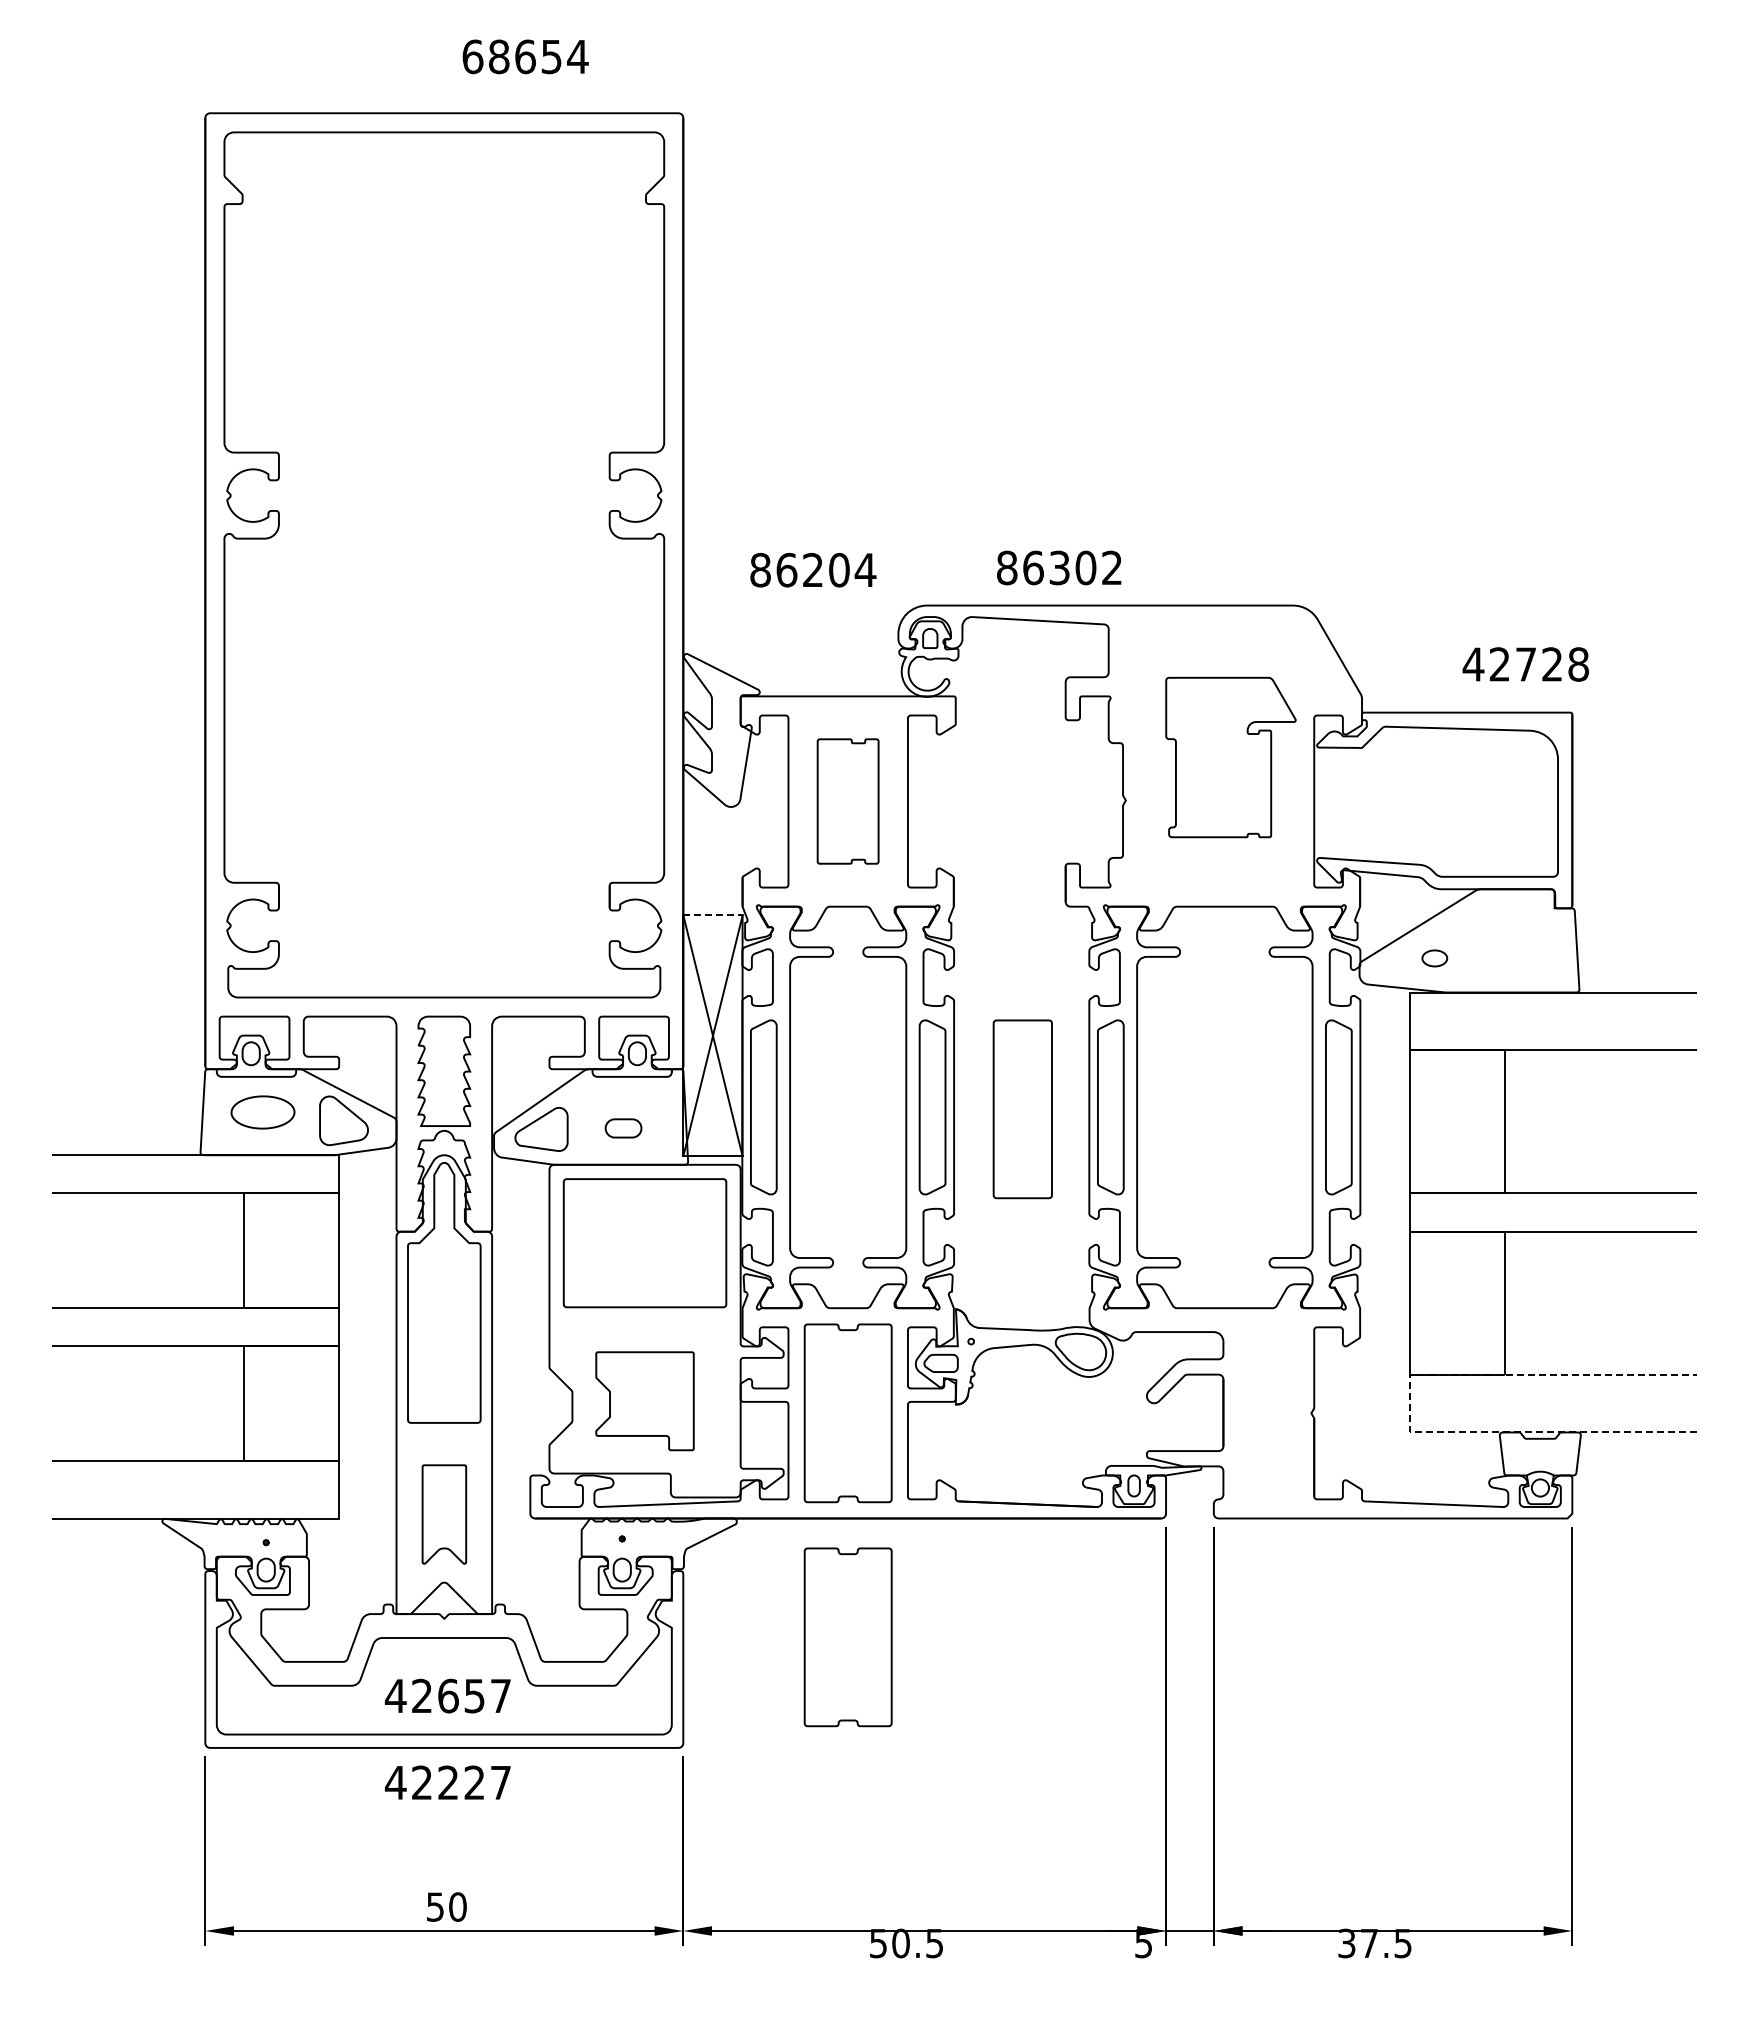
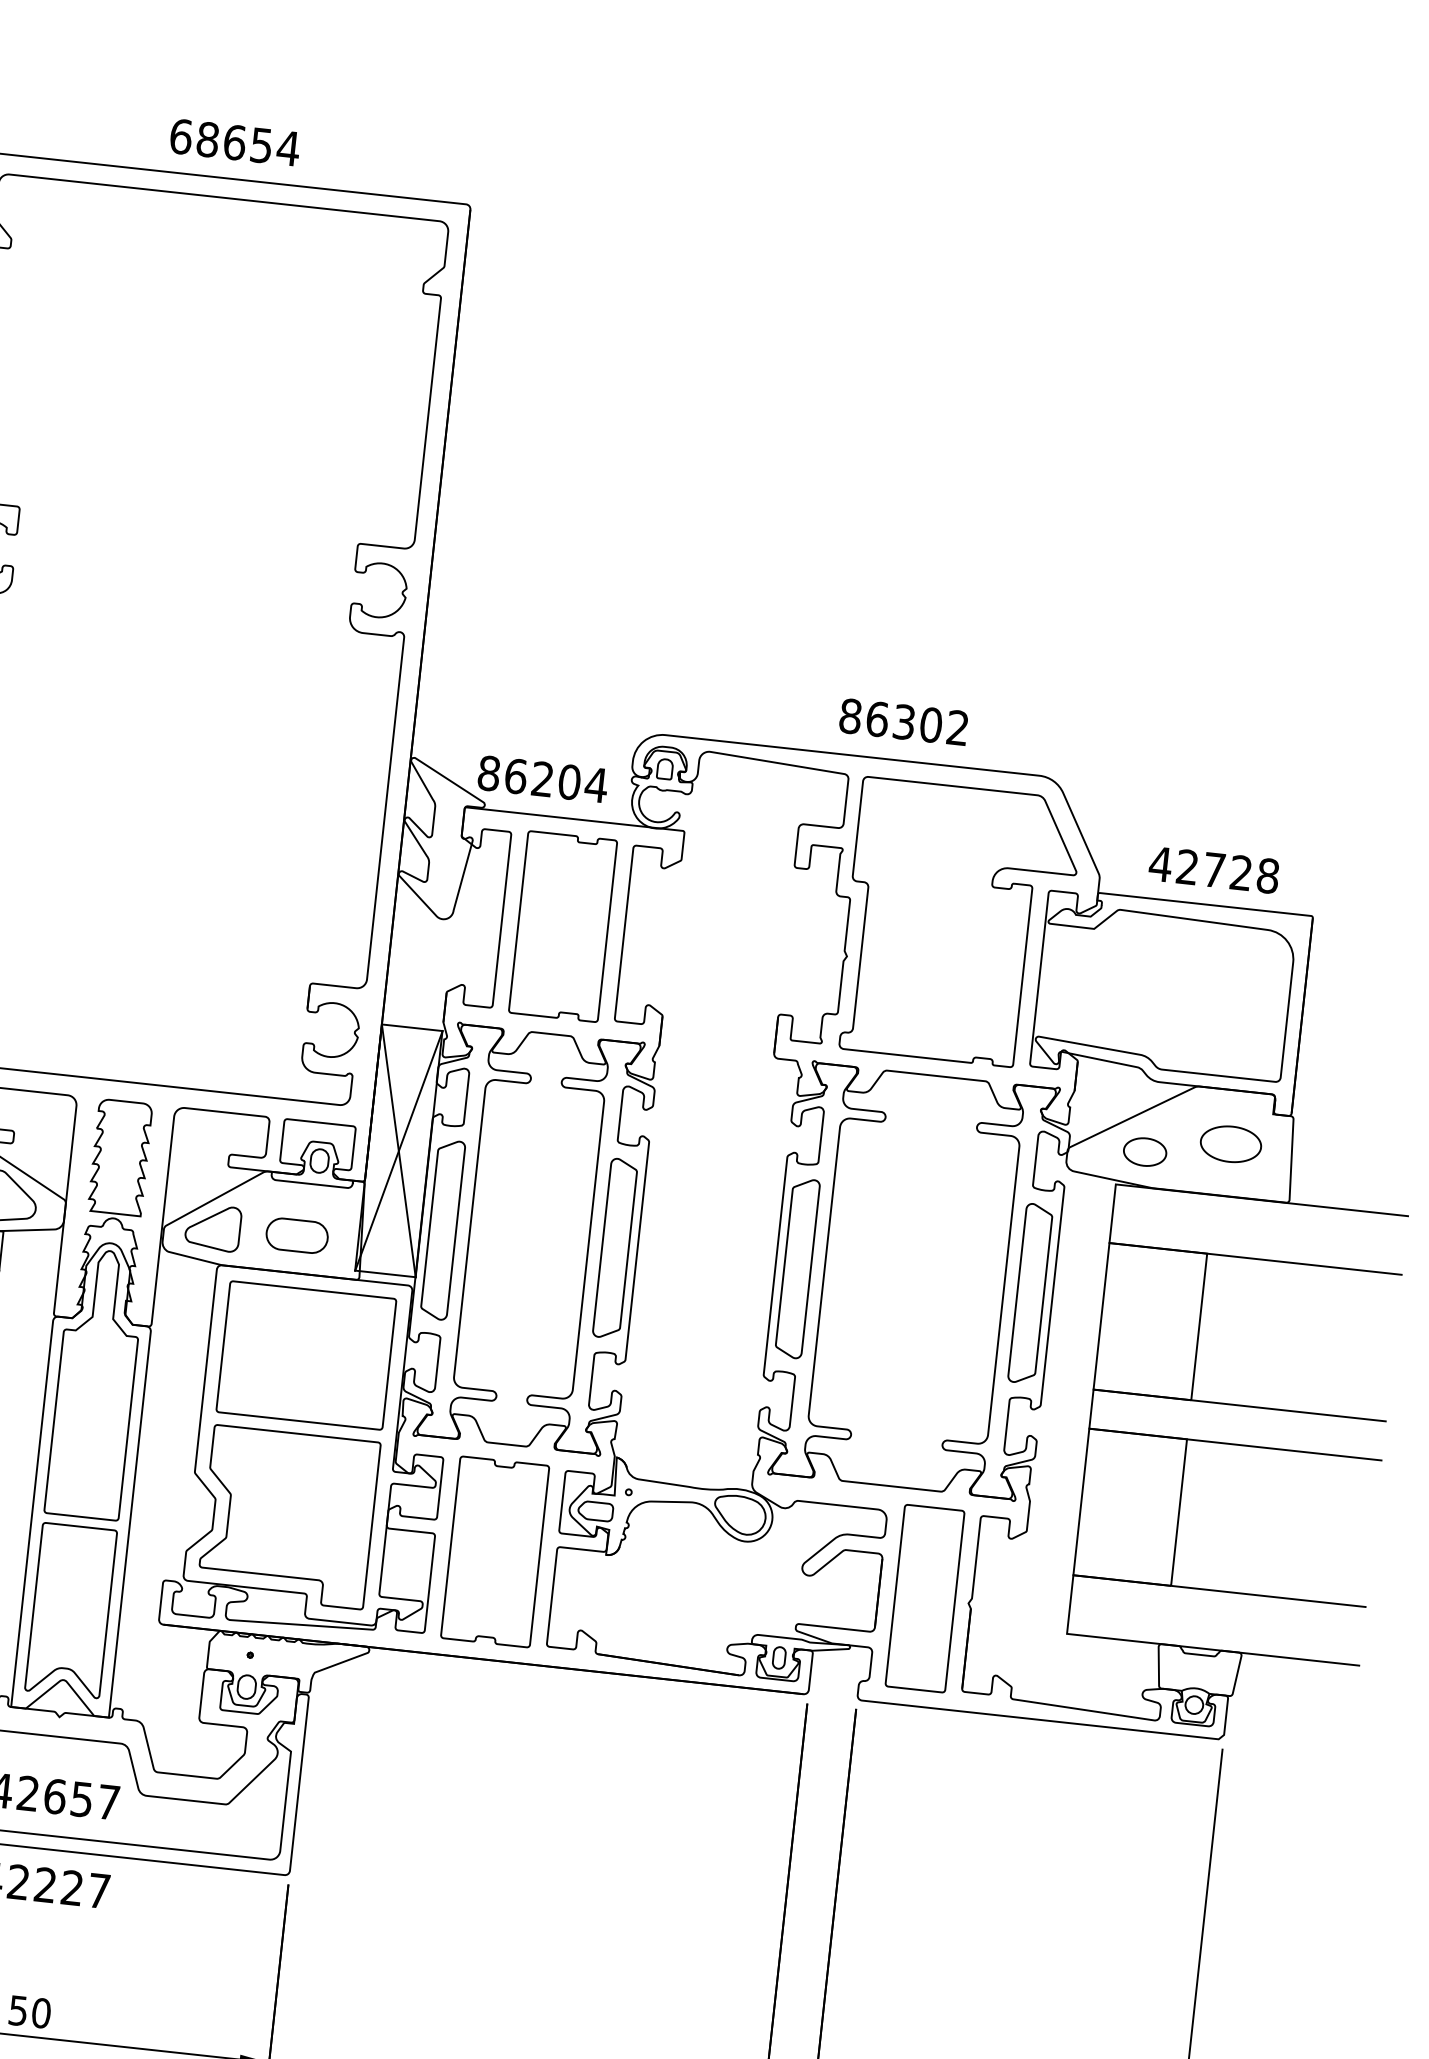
text: (525, 56) -> (234, 142), moved
text: (1059, 567) -> (904, 721), moved
text: (813, 570) -> (543, 779), moved
text: (1525, 664) -> (1213, 870), moved
part: (1230, 757) -> (958, 924), size x1.67
part: (847, 801) -> (562, 926), size x1.43
line: (712, 915) -> (411, 1028), dashed -> solid
part: (1516, 941) -> (1230, 1143), added
part: (1434, 958) -> (1144, 1152), size x1.67
part: (1022, 1109) -> (924, 1598), moved
part: (623, 1128) -> (297, 1235), size x1.67
part: (644, 1400) -> (288, 1516), size x1.67
line: (1409, 1403) -> (1069, 1604), dashed -> solid
part: (444, 1514) -> (71, 1610), size x1.67
part: (847, 1637) -> (469, 1781), removed

